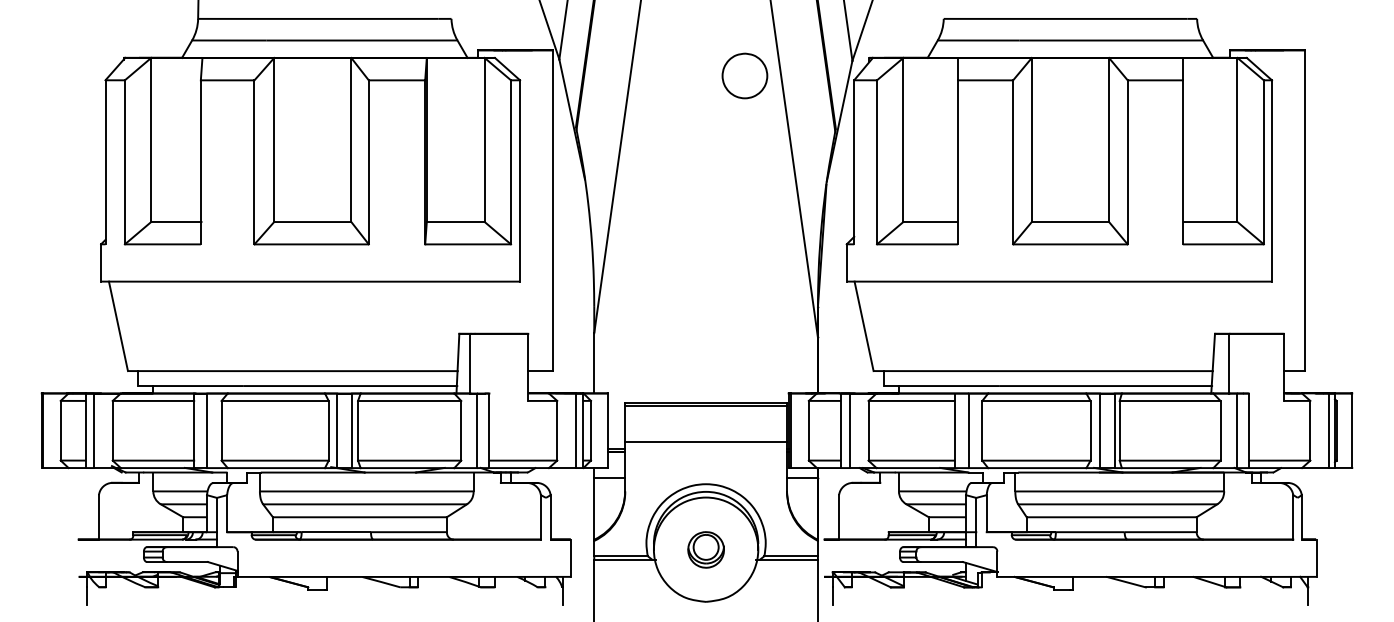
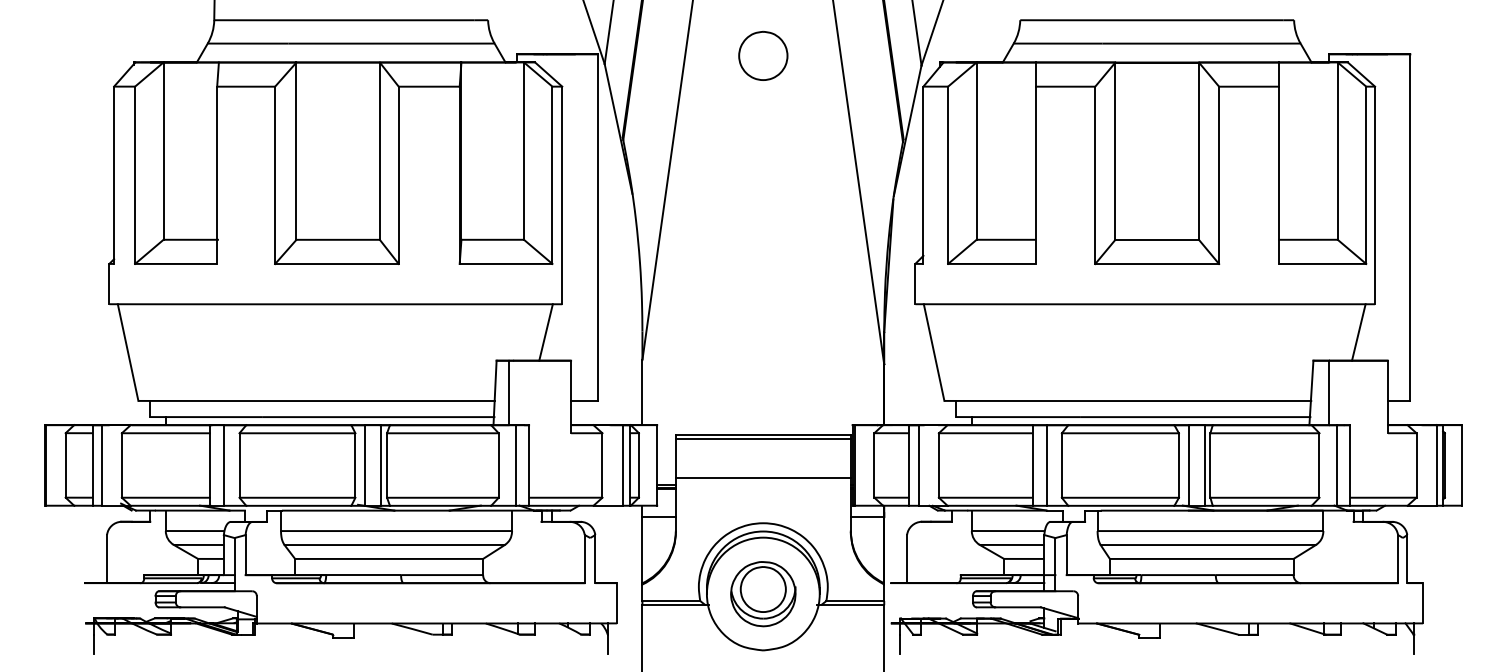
part: (745, 75) -> (763, 55), moved
line: (504, 307) -> (545, 332), added
line: (1256, 307) -> (1358, 332), added
part: (706, 550) -> (763, 594), size x1.67

